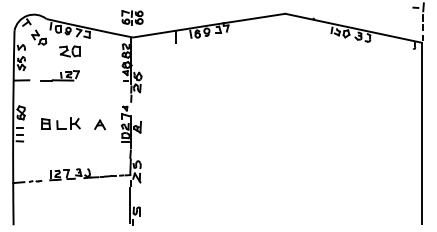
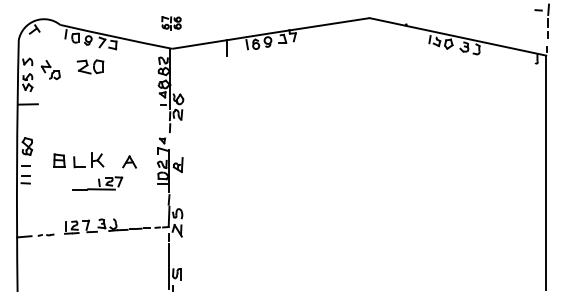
part: (132, 17) -> (171, 22), size x0.7
part: (39, 38) -> (50, 70), moved
part: (59, 75) -> (97, 183), moved

